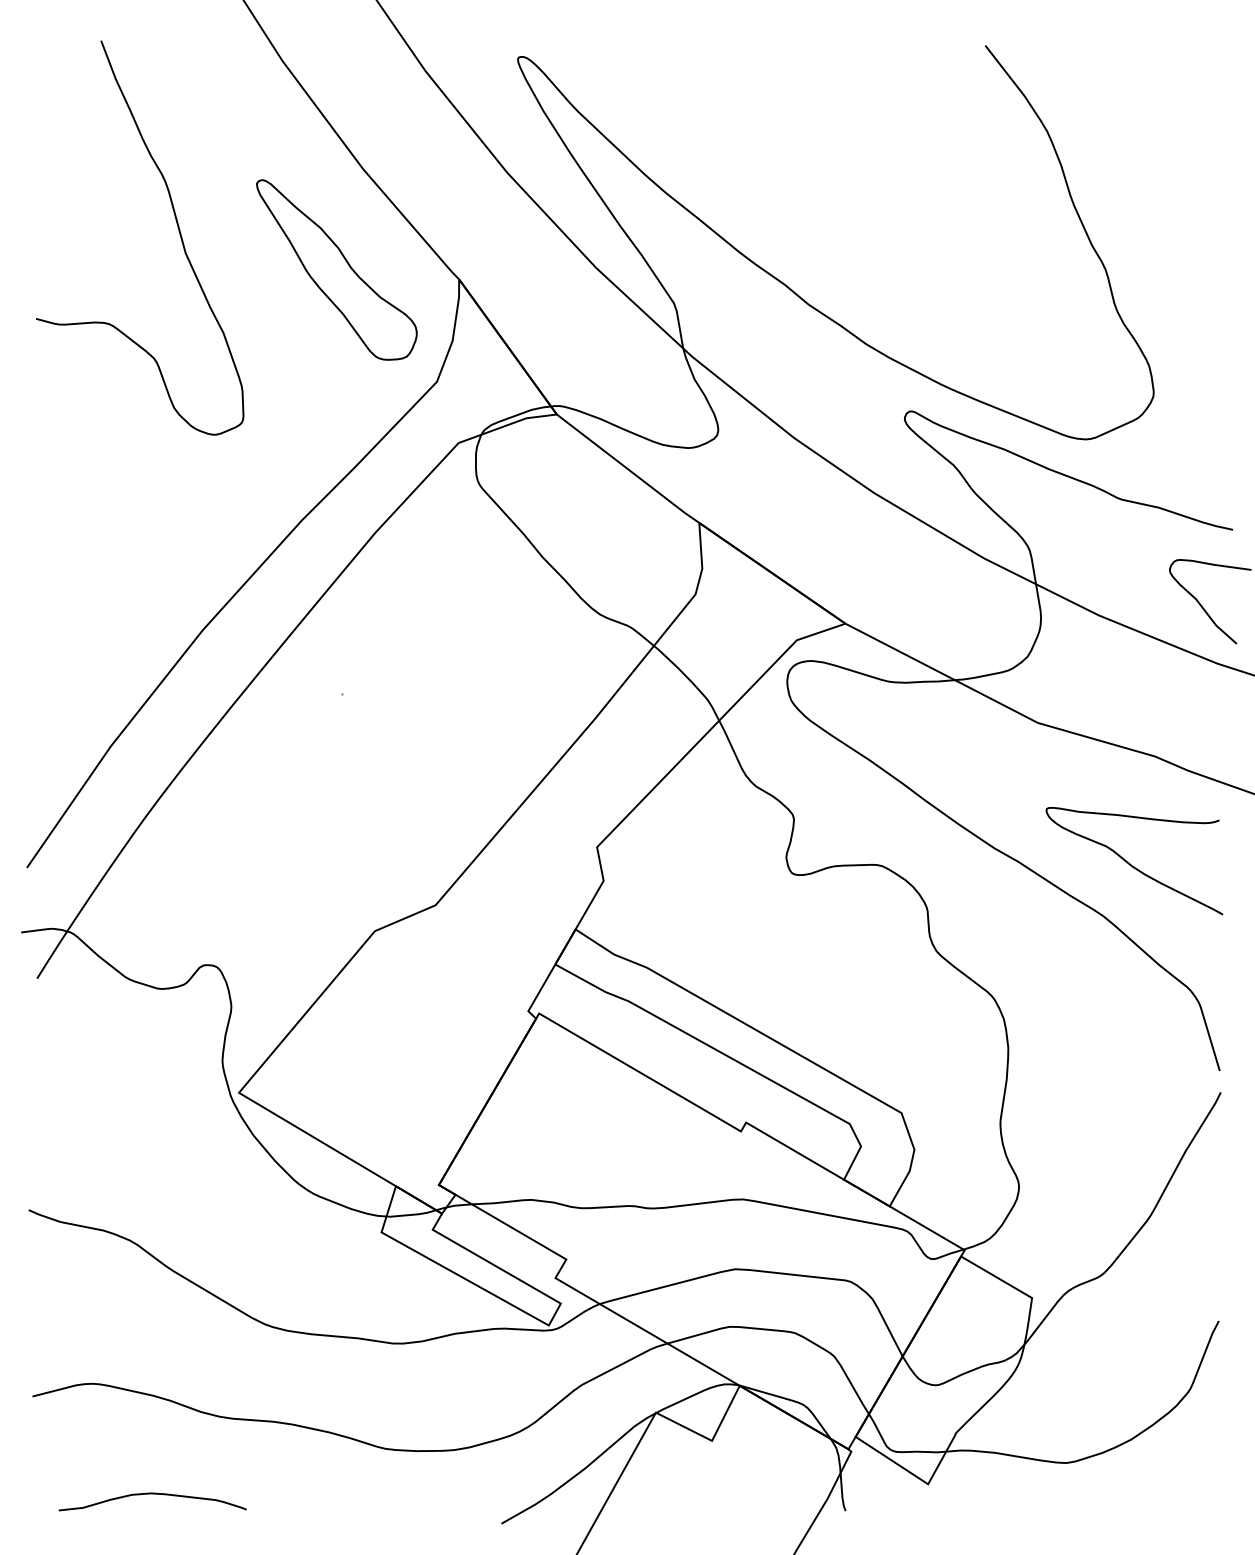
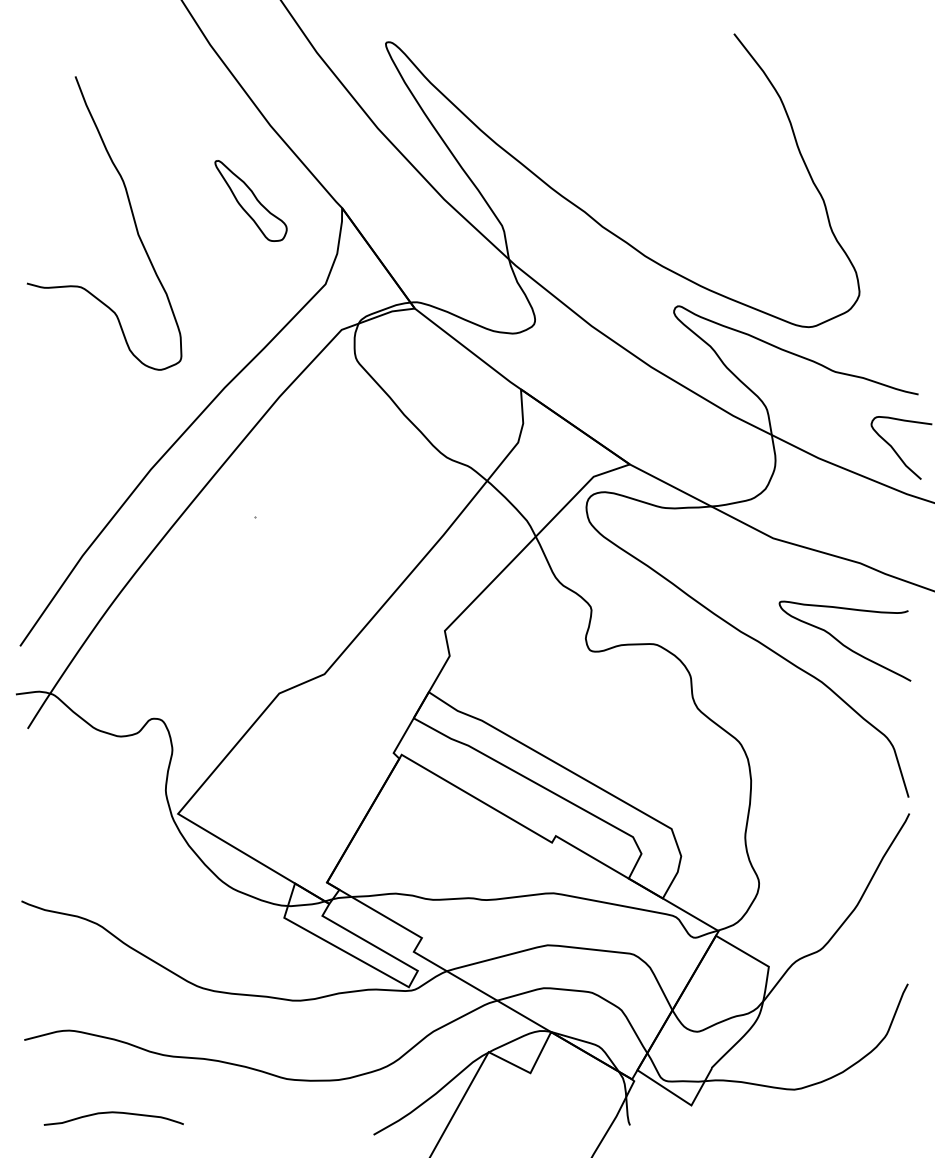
curve: (176, 224) -> (131, 213), moved
part: (336, 269) -> (250, 200), size x0.6

